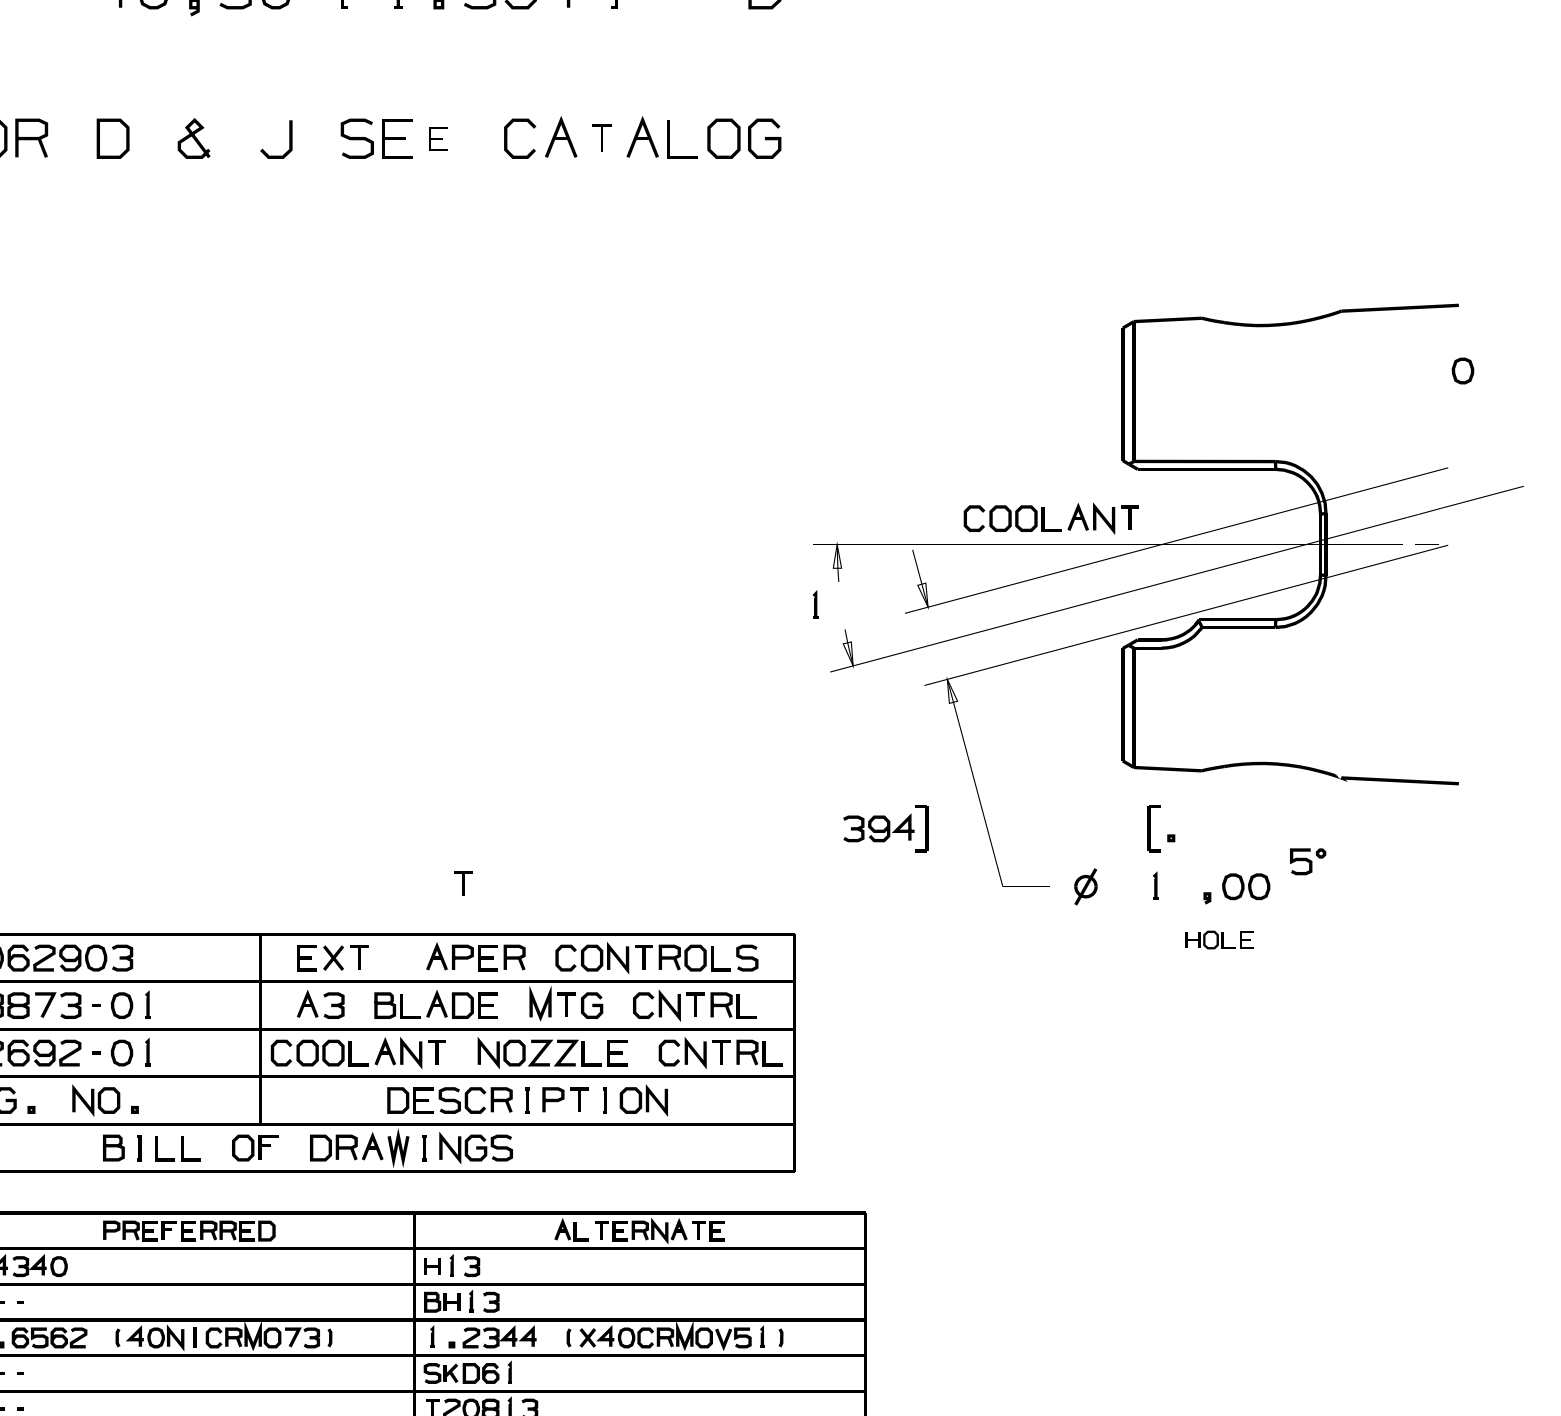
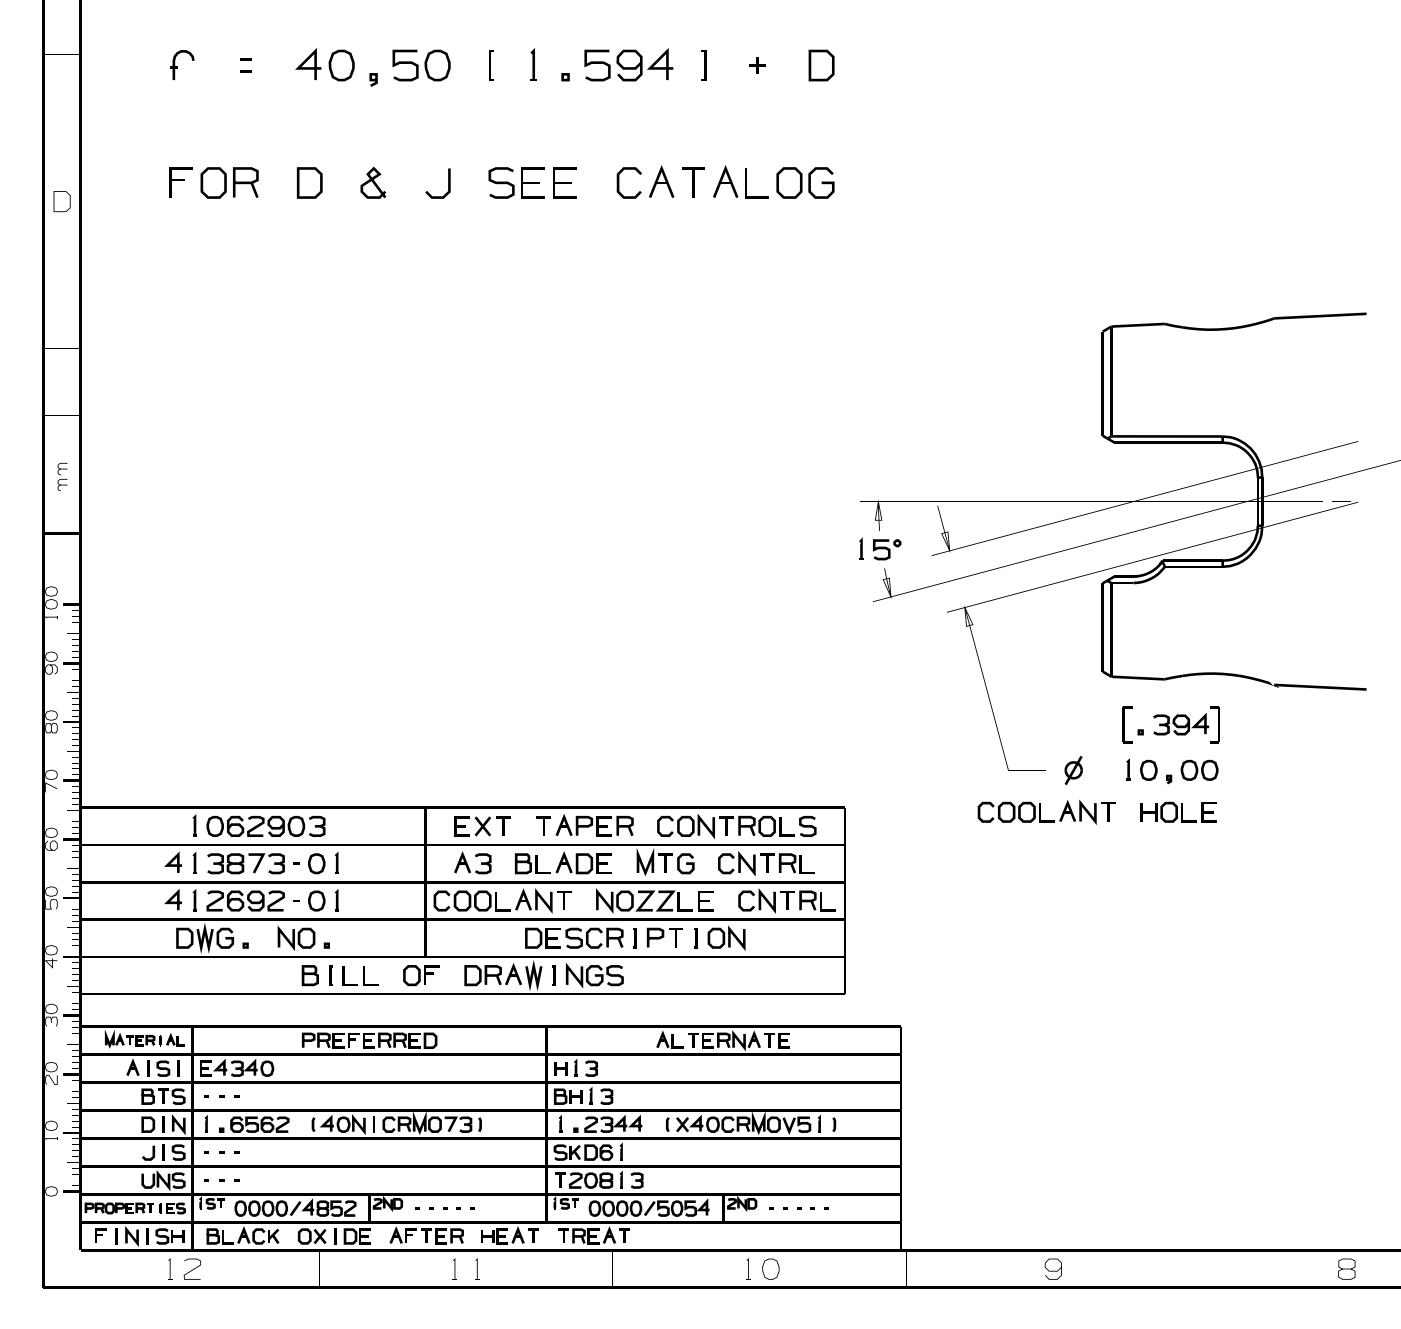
part: (437, 138) -> (564, 182), size x1.67
part: (601, 138) -> (693, 182), size x1.43
part: (1462, 371) -> (1148, 770), moved
part: (1051, 517) -> (1046, 811), moved
part: (885, 828) -> (1186, 724), moved
part: (1308, 861) -> (887, 549), moved
part: (462, 883) -> (543, 825), moved
part: (1219, 939) -> (1178, 811), size x1.43

